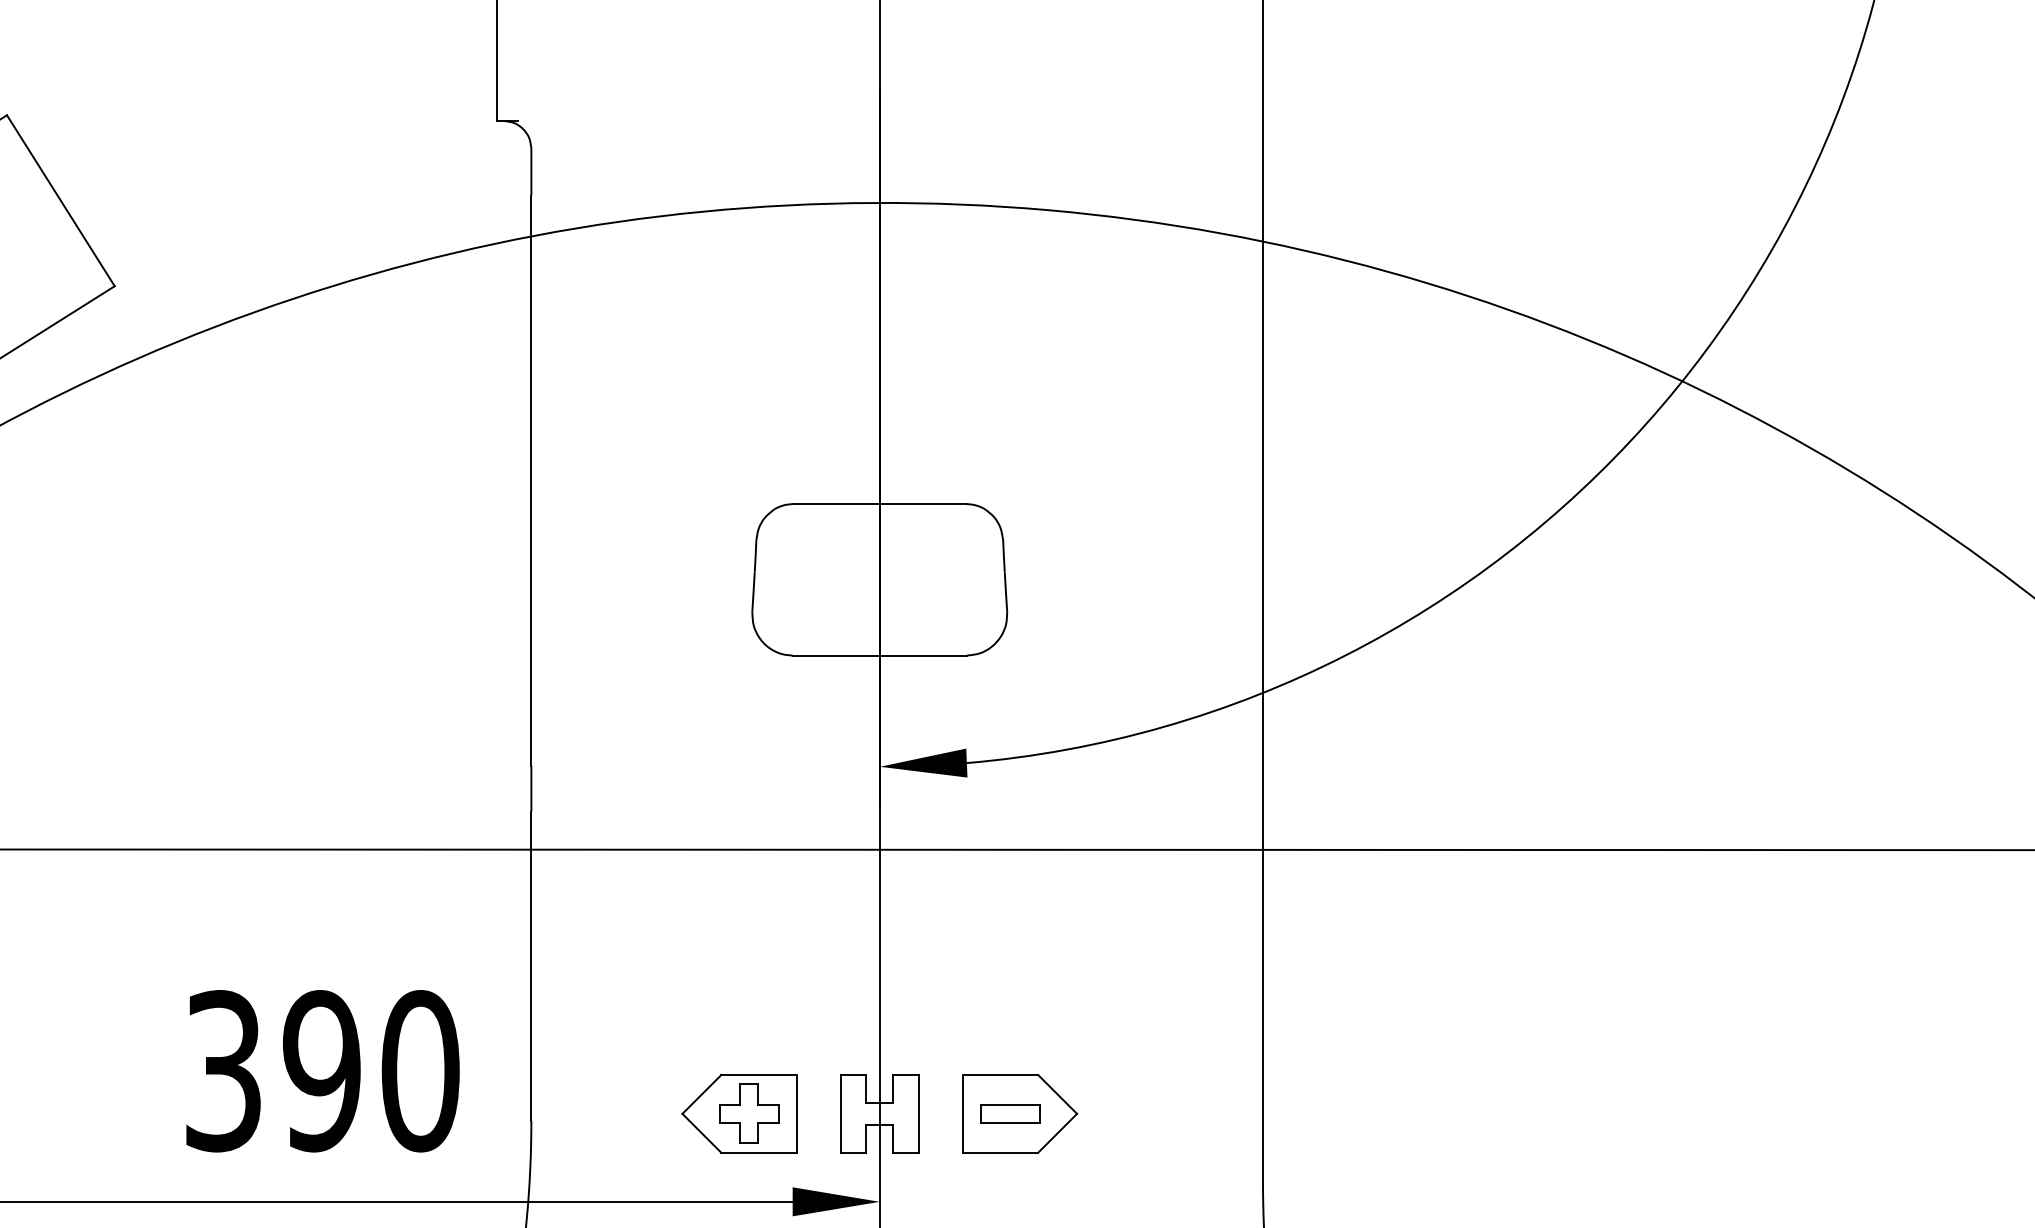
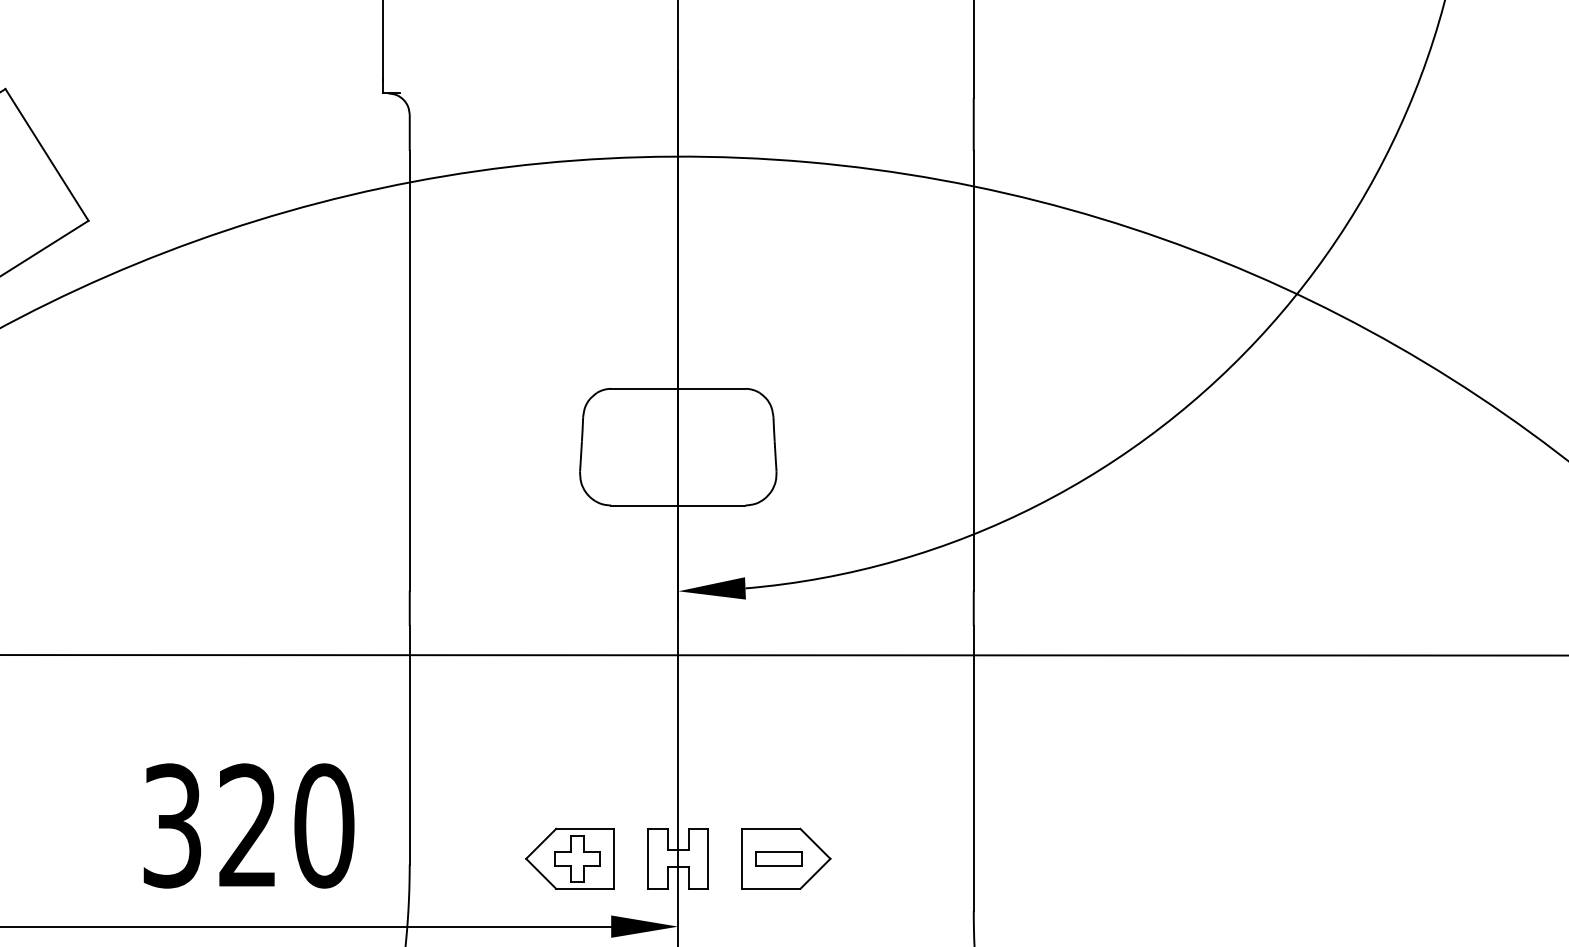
text: (321, 1071) -> (247, 826), 390 -> 320

